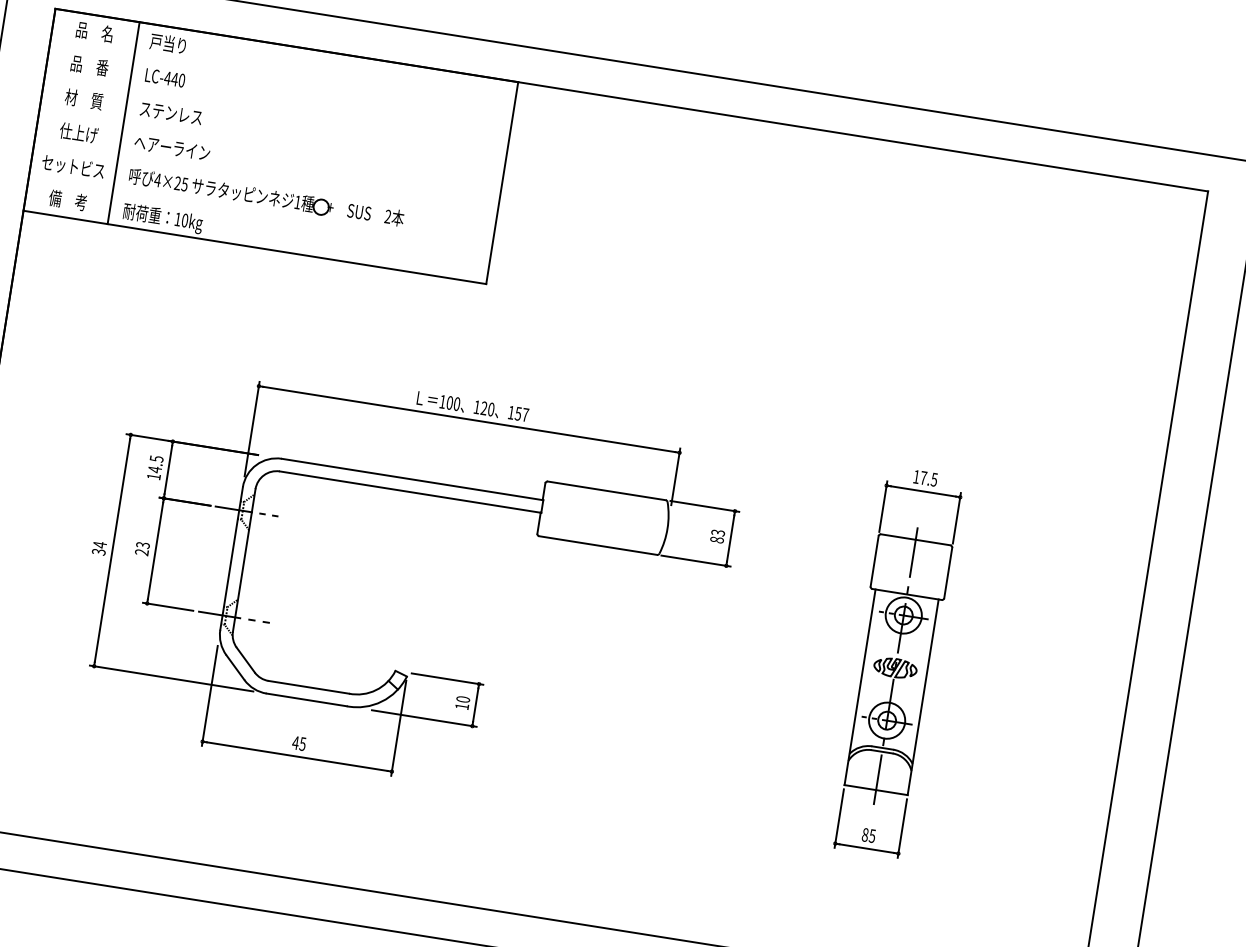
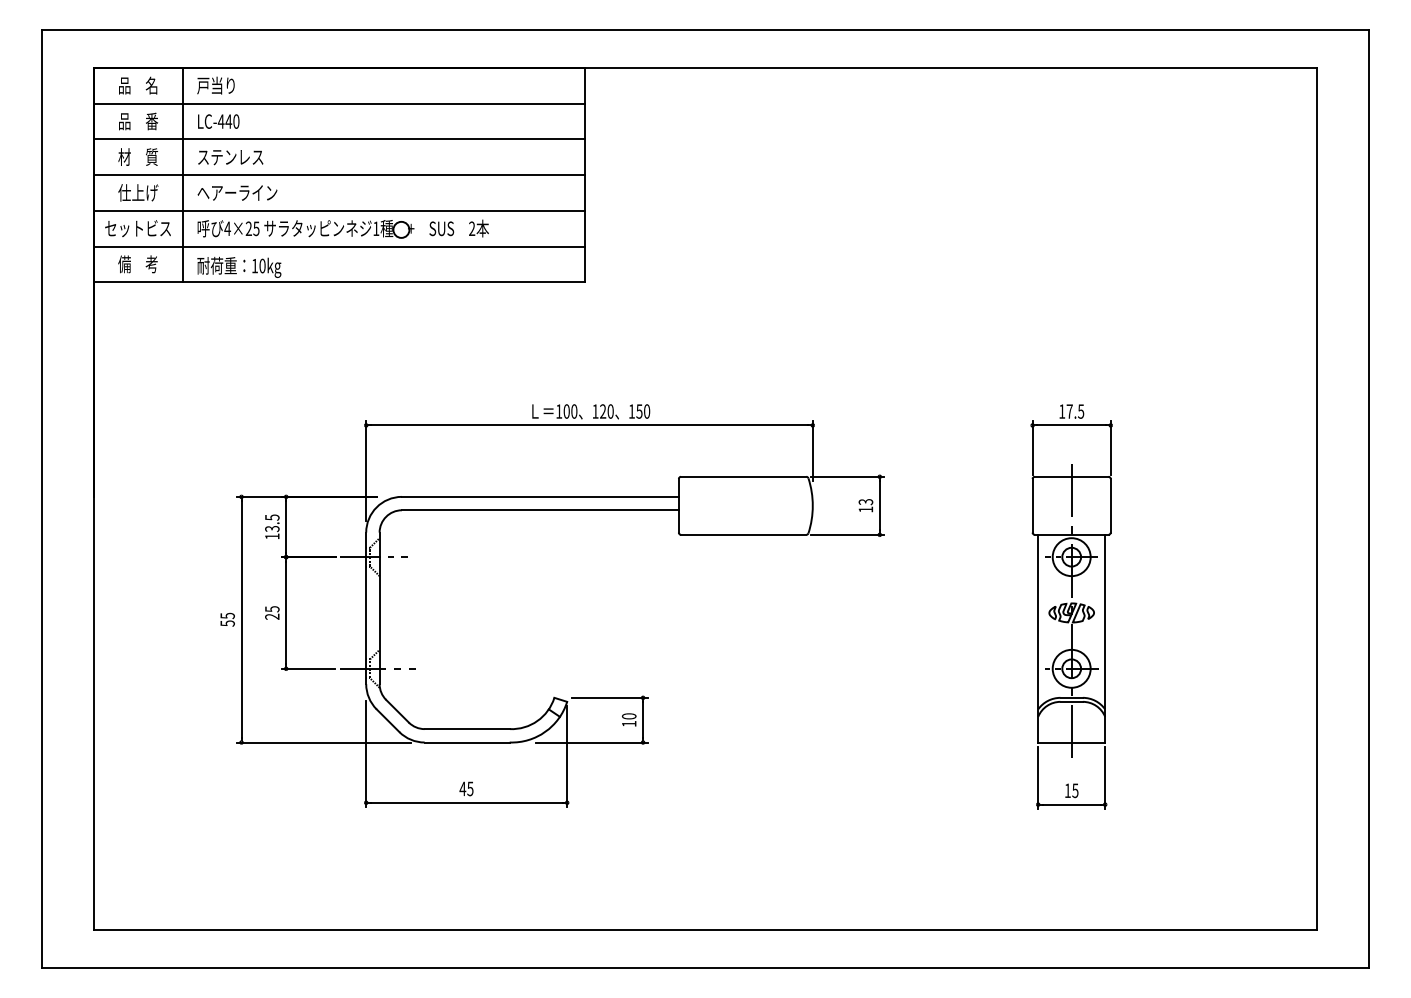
line: (280, 78) -> (338, 103), added
line: (275, 112) -> (338, 139), added
line: (270, 146) -> (338, 175), added
line: (264, 179) -> (338, 210), added
line: (259, 213) -> (338, 246), added
text: (525, 415) -> (647, 411), 157 -> 150
text: (155, 469) -> (272, 528), 14.5 -> 13.5
text: (716, 539) -> (865, 509), 83 -> 13
text: (142, 544) -> (271, 608), 23 -> 25
text: (99, 548) -> (227, 619), 34 -> 55
text: (865, 834) -> (1067, 790), 85 -> 15

